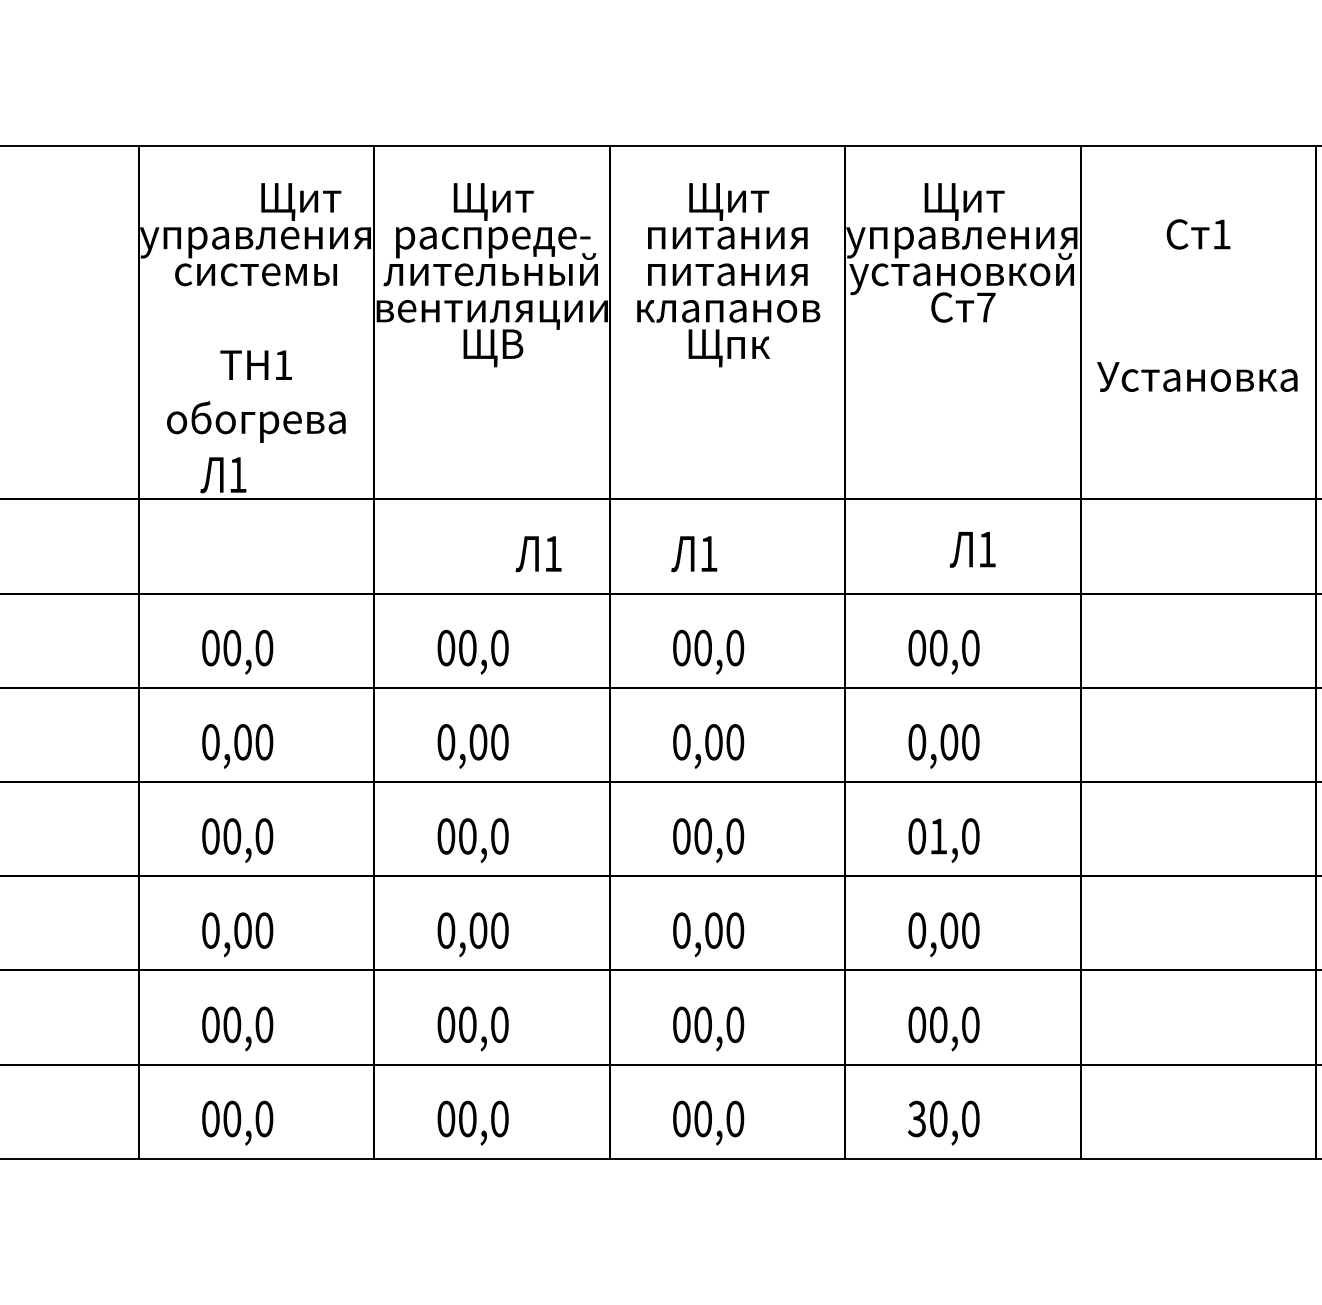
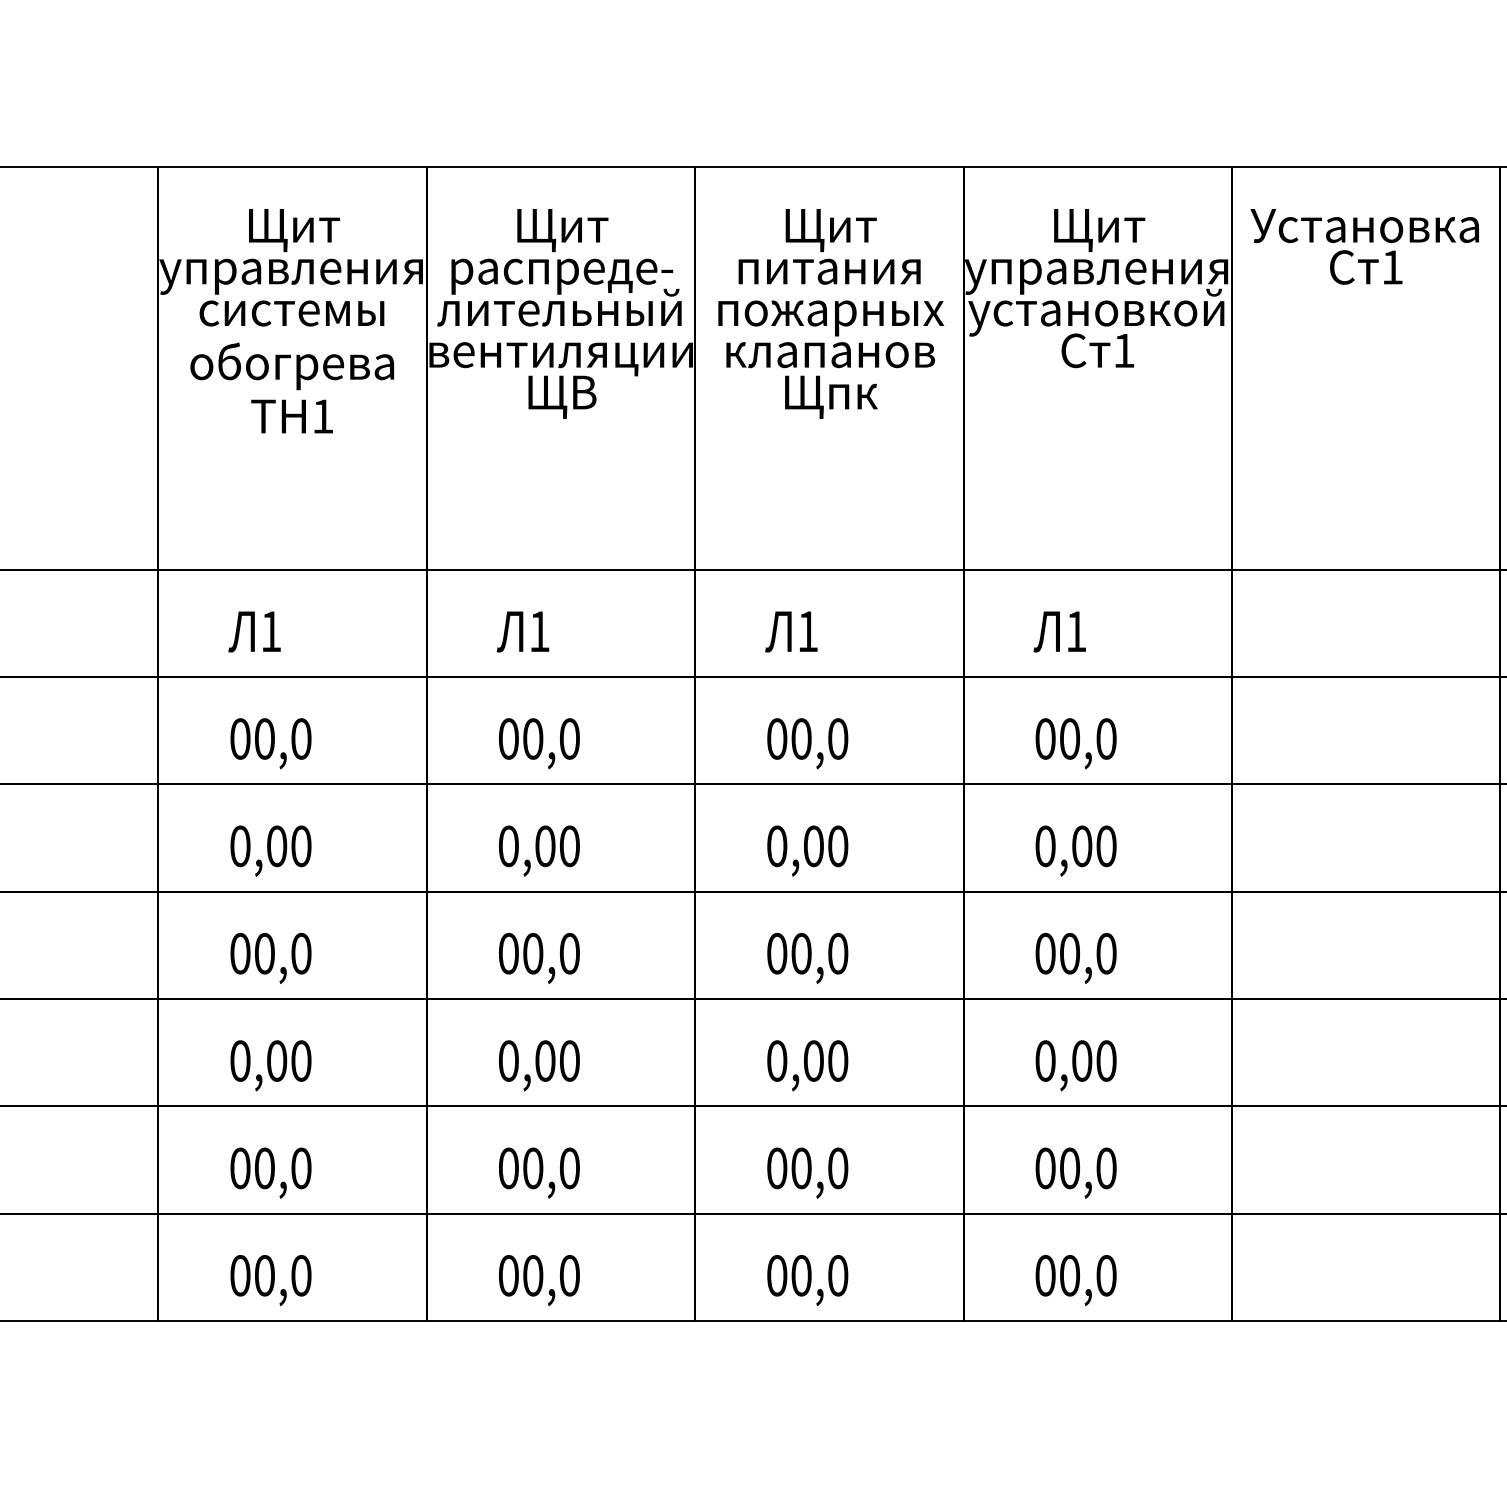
text: (301, 202) -> (294, 230), moved
text: (729, 279) -> (831, 318), питания -> пожарных
text: (986, 307) -> (1124, 350), 7 -> 1
text: (1197, 376) -> (1364, 225), moved
text: (255, 422) -> (291, 366), moved
text: (223, 474) -> (254, 631), moved
text: (972, 549) -> (1059, 631), moved
text: (538, 553) -> (522, 631), moved
text: (939, 836) -> (1070, 953), 01,0 -> 00,0
text: (917, 1118) -> (1045, 1275), 30,0 -> 00,0

